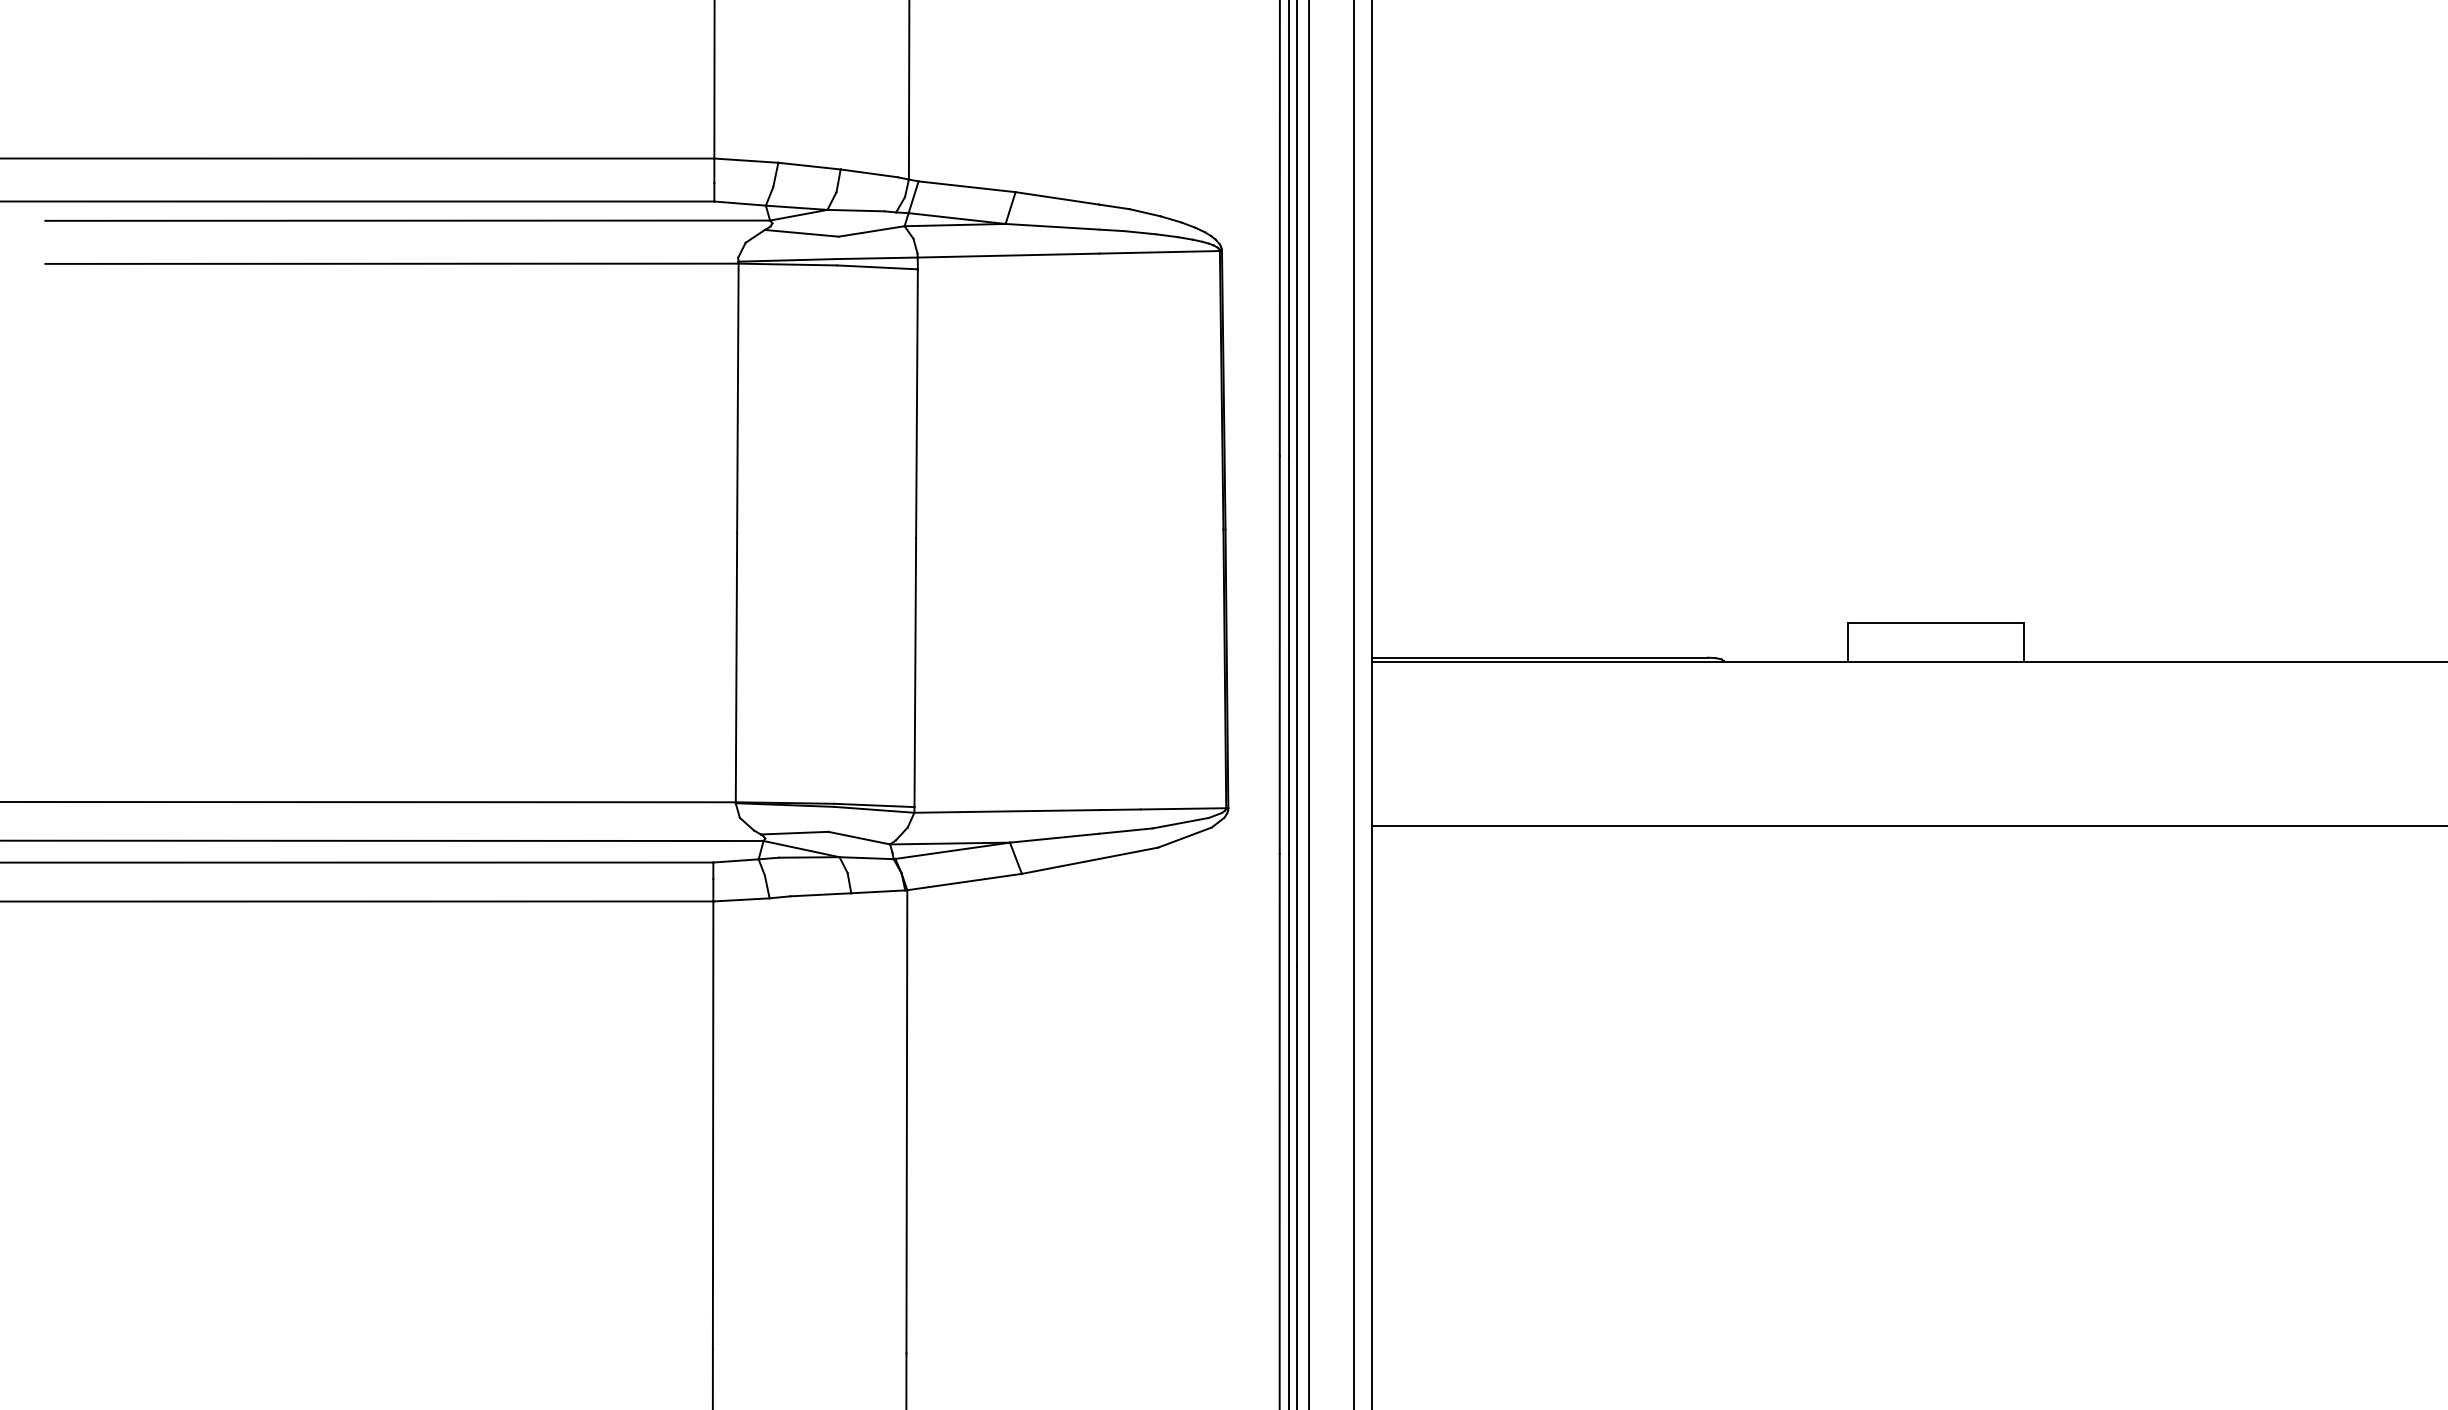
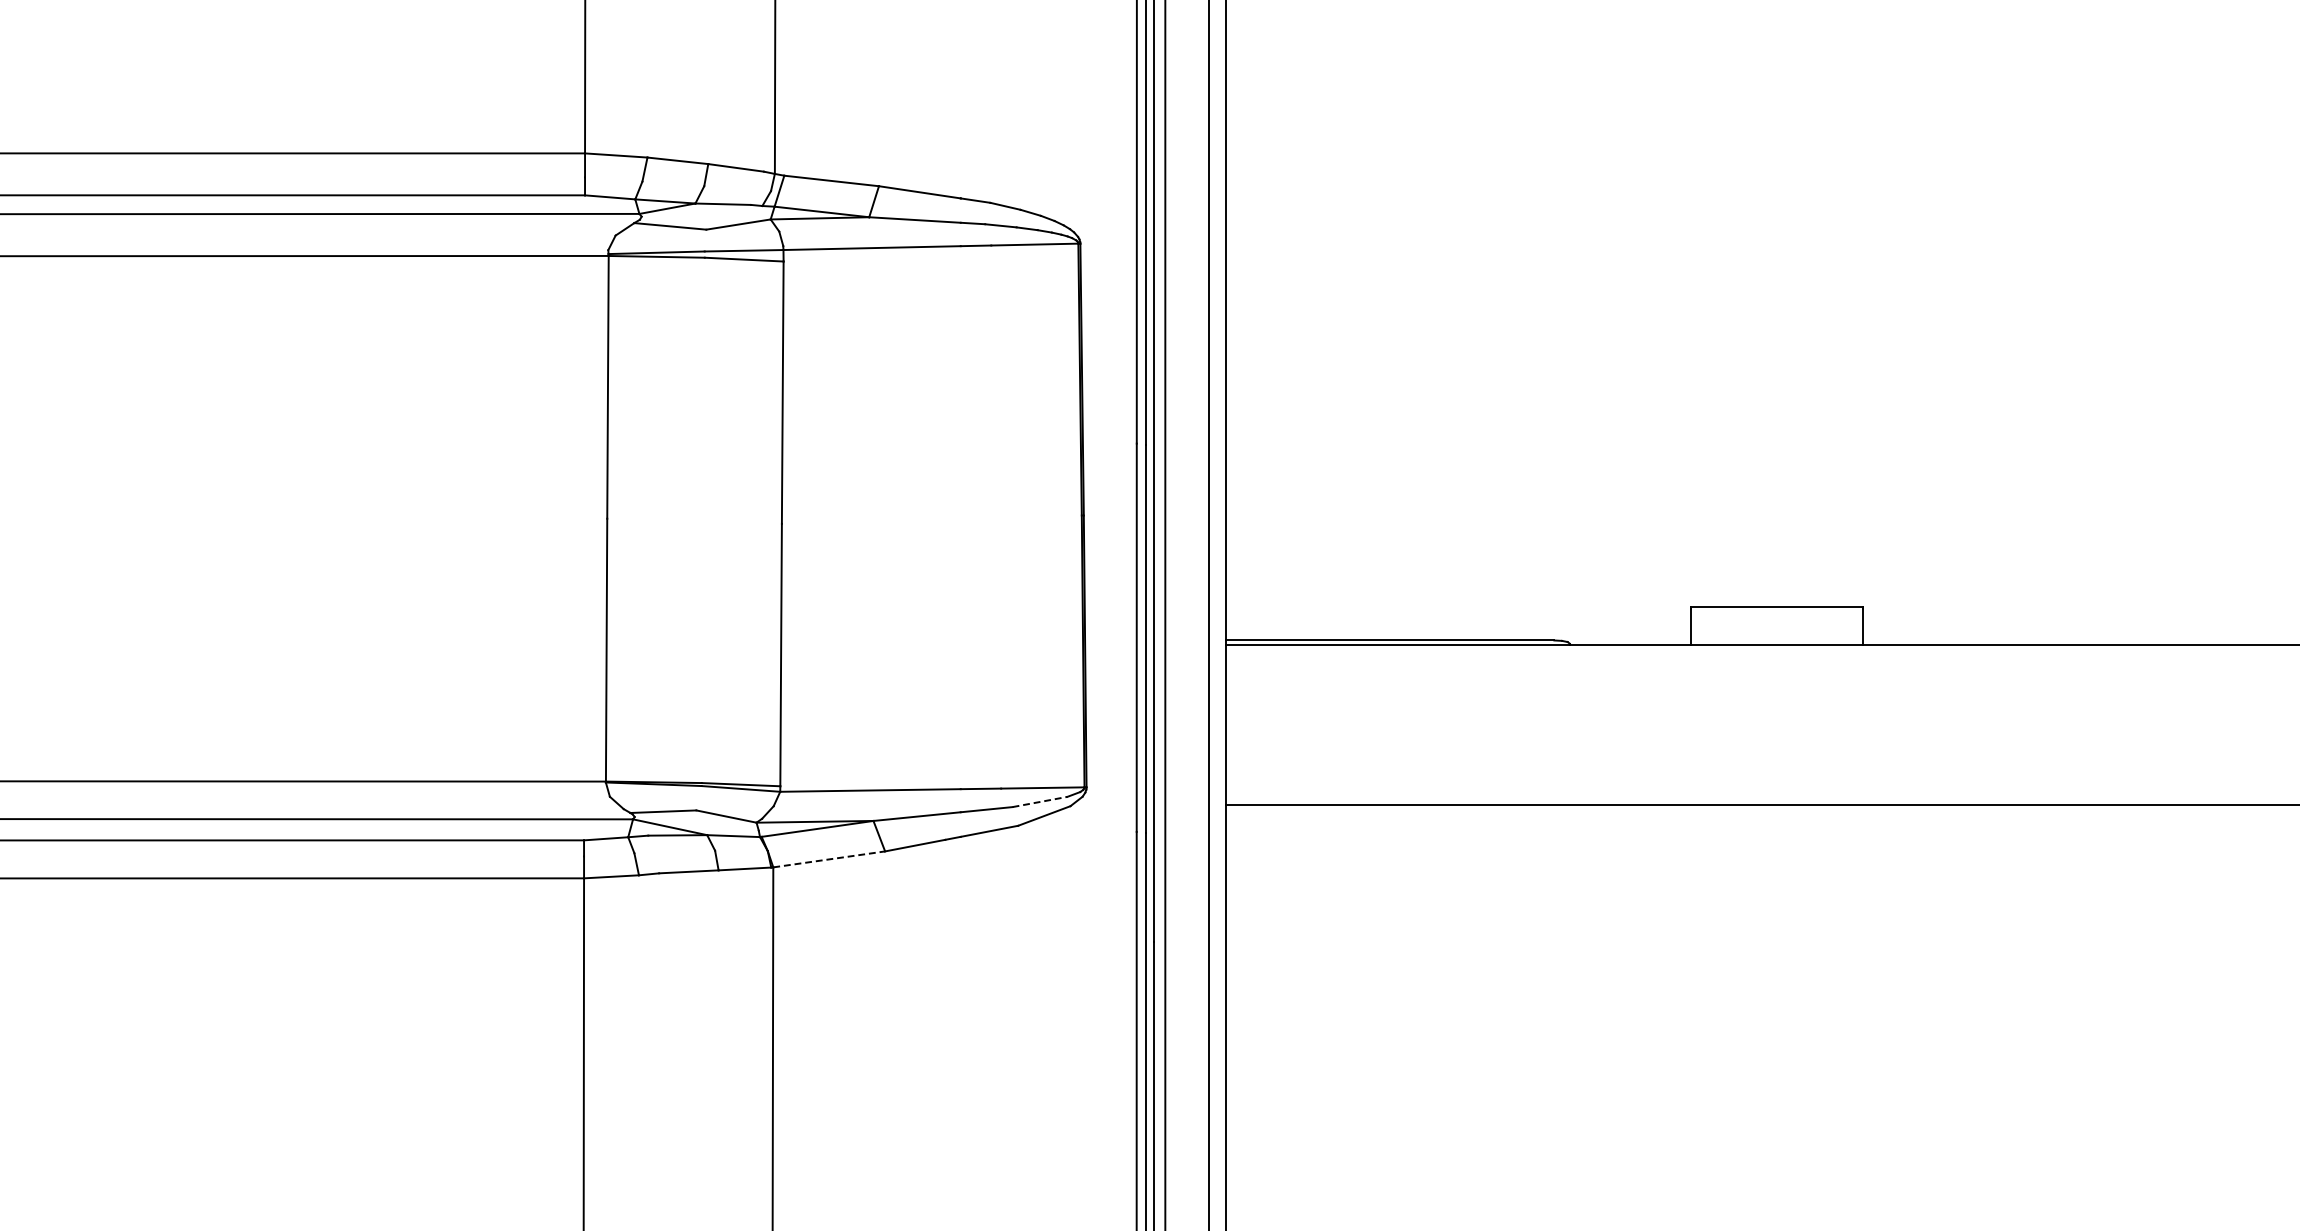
line: (1180, 823) -> (1039, 802), solid -> dashed
line: (964, 882) -> (829, 859), solid -> dashed

